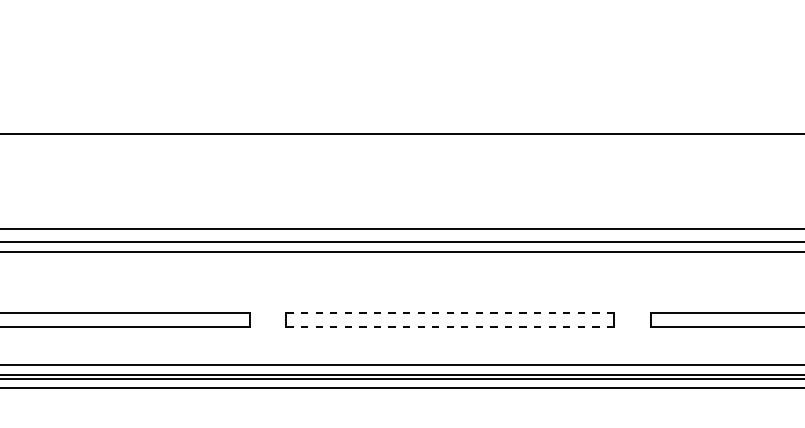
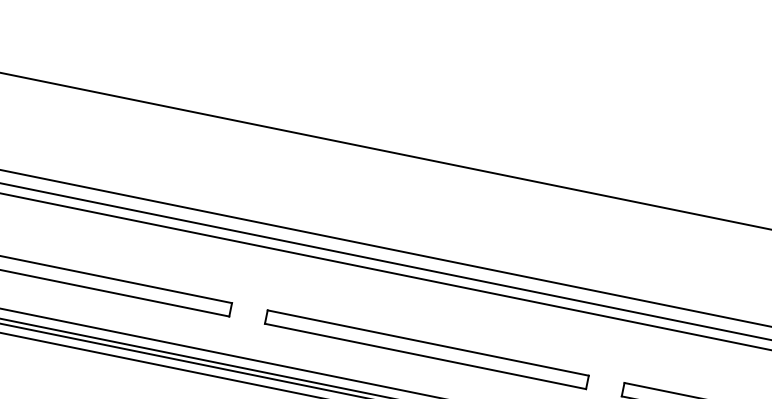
line: (450, 313) -> (428, 343), dashed -> solid
line: (450, 326) -> (425, 356), dashed -> solid

